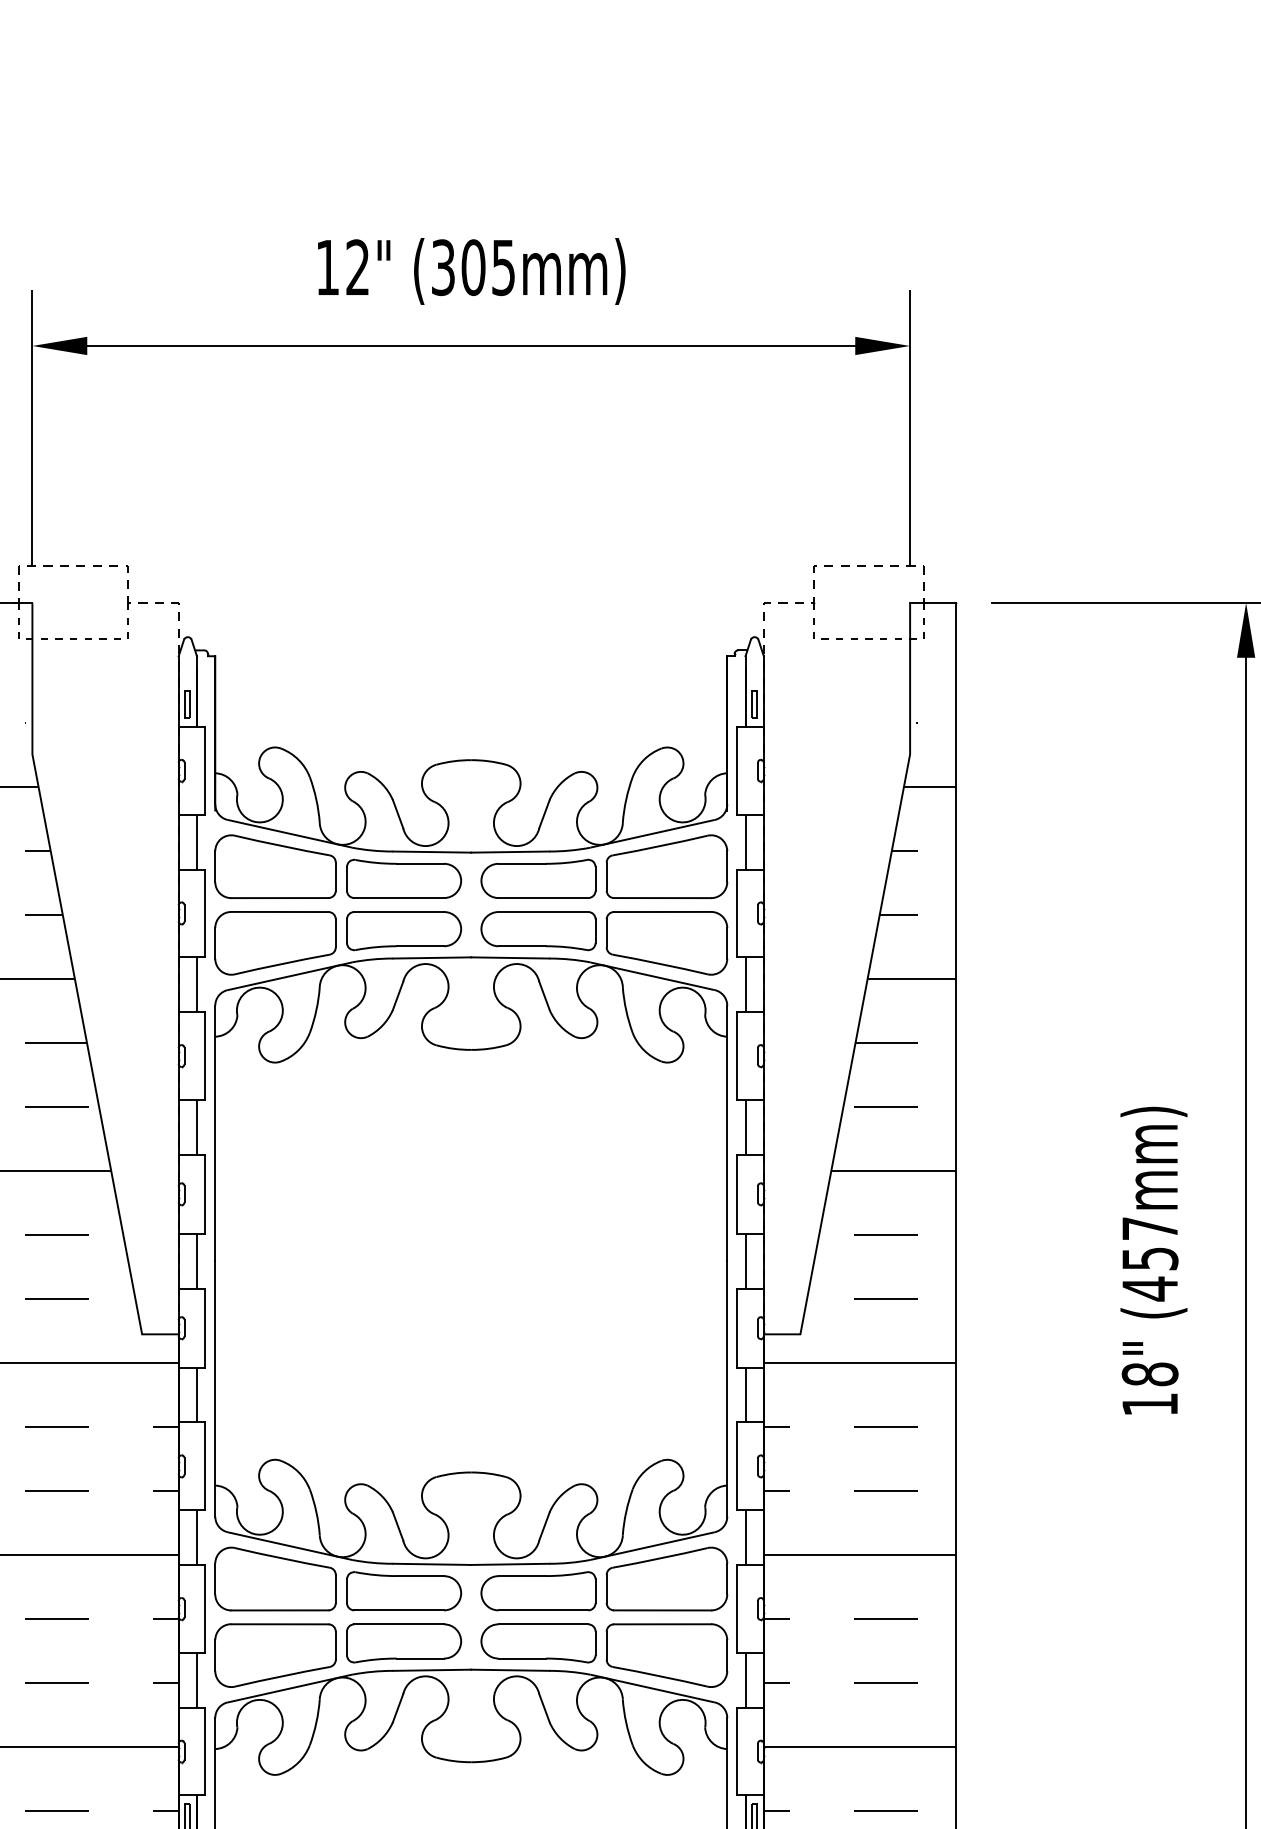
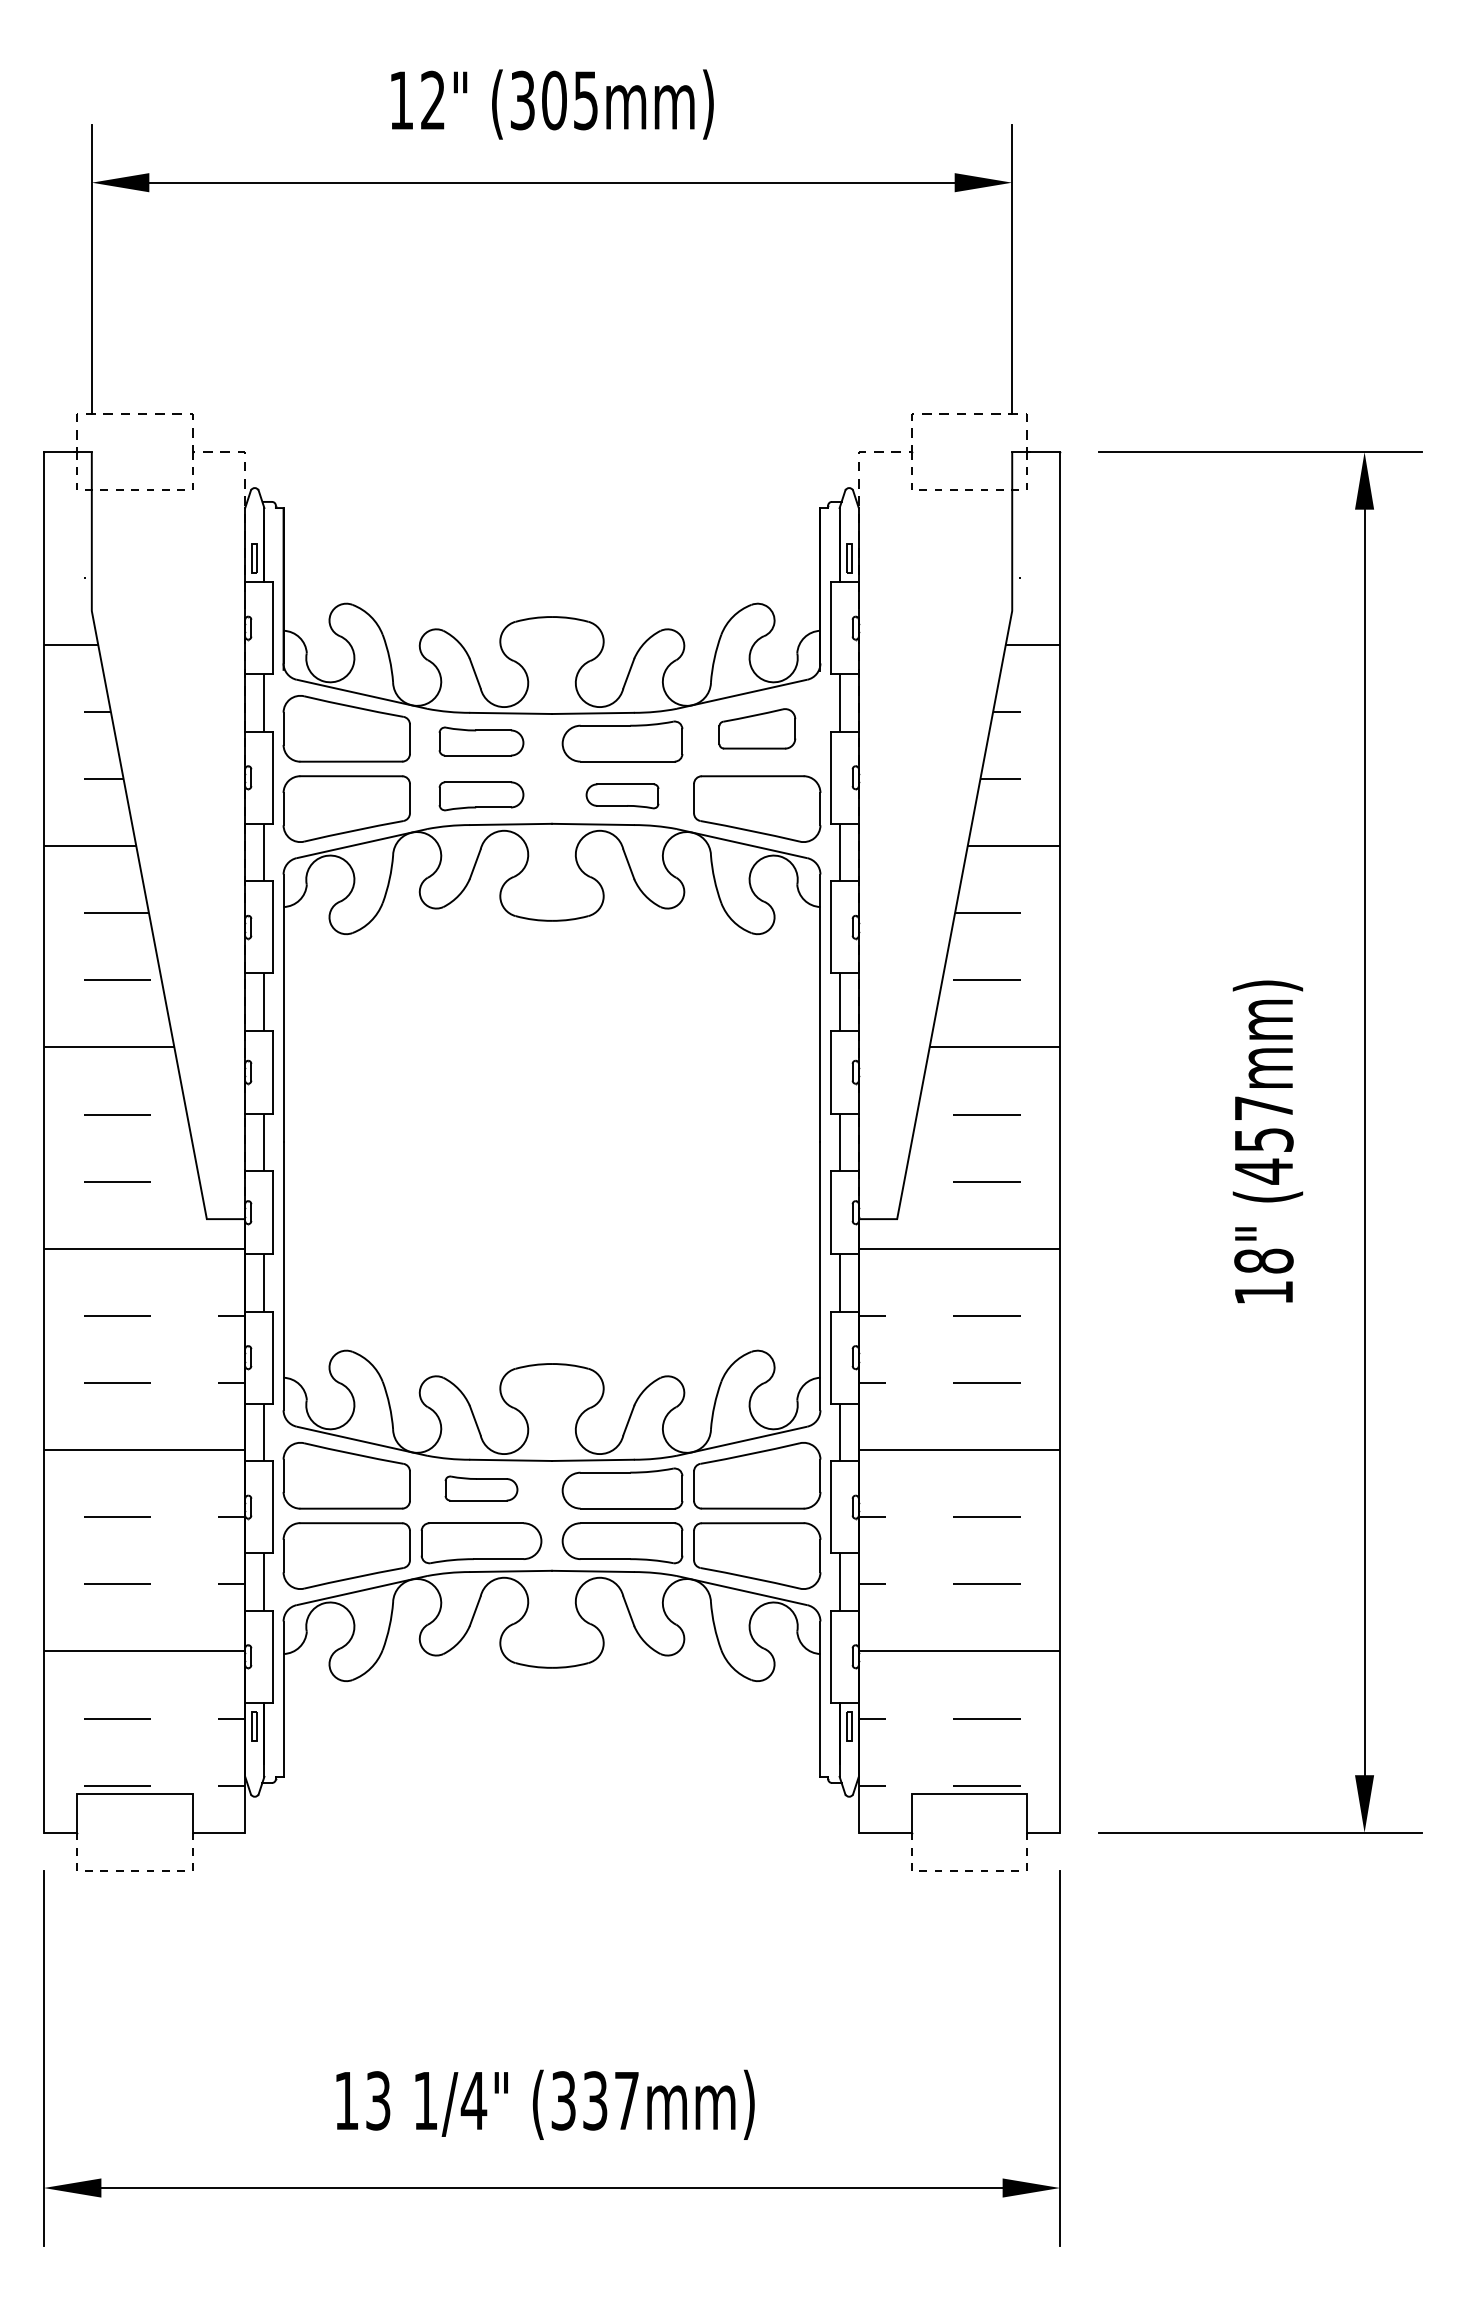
part: (667, 866) -> (757, 728), size x0.6
part: (404, 878) -> (481, 741), size x0.7
part: (404, 931) -> (481, 796), size x0.7
part: (538, 931) -> (622, 796), size x0.6
part: (404, 1591) -> (481, 1488), size x0.6

